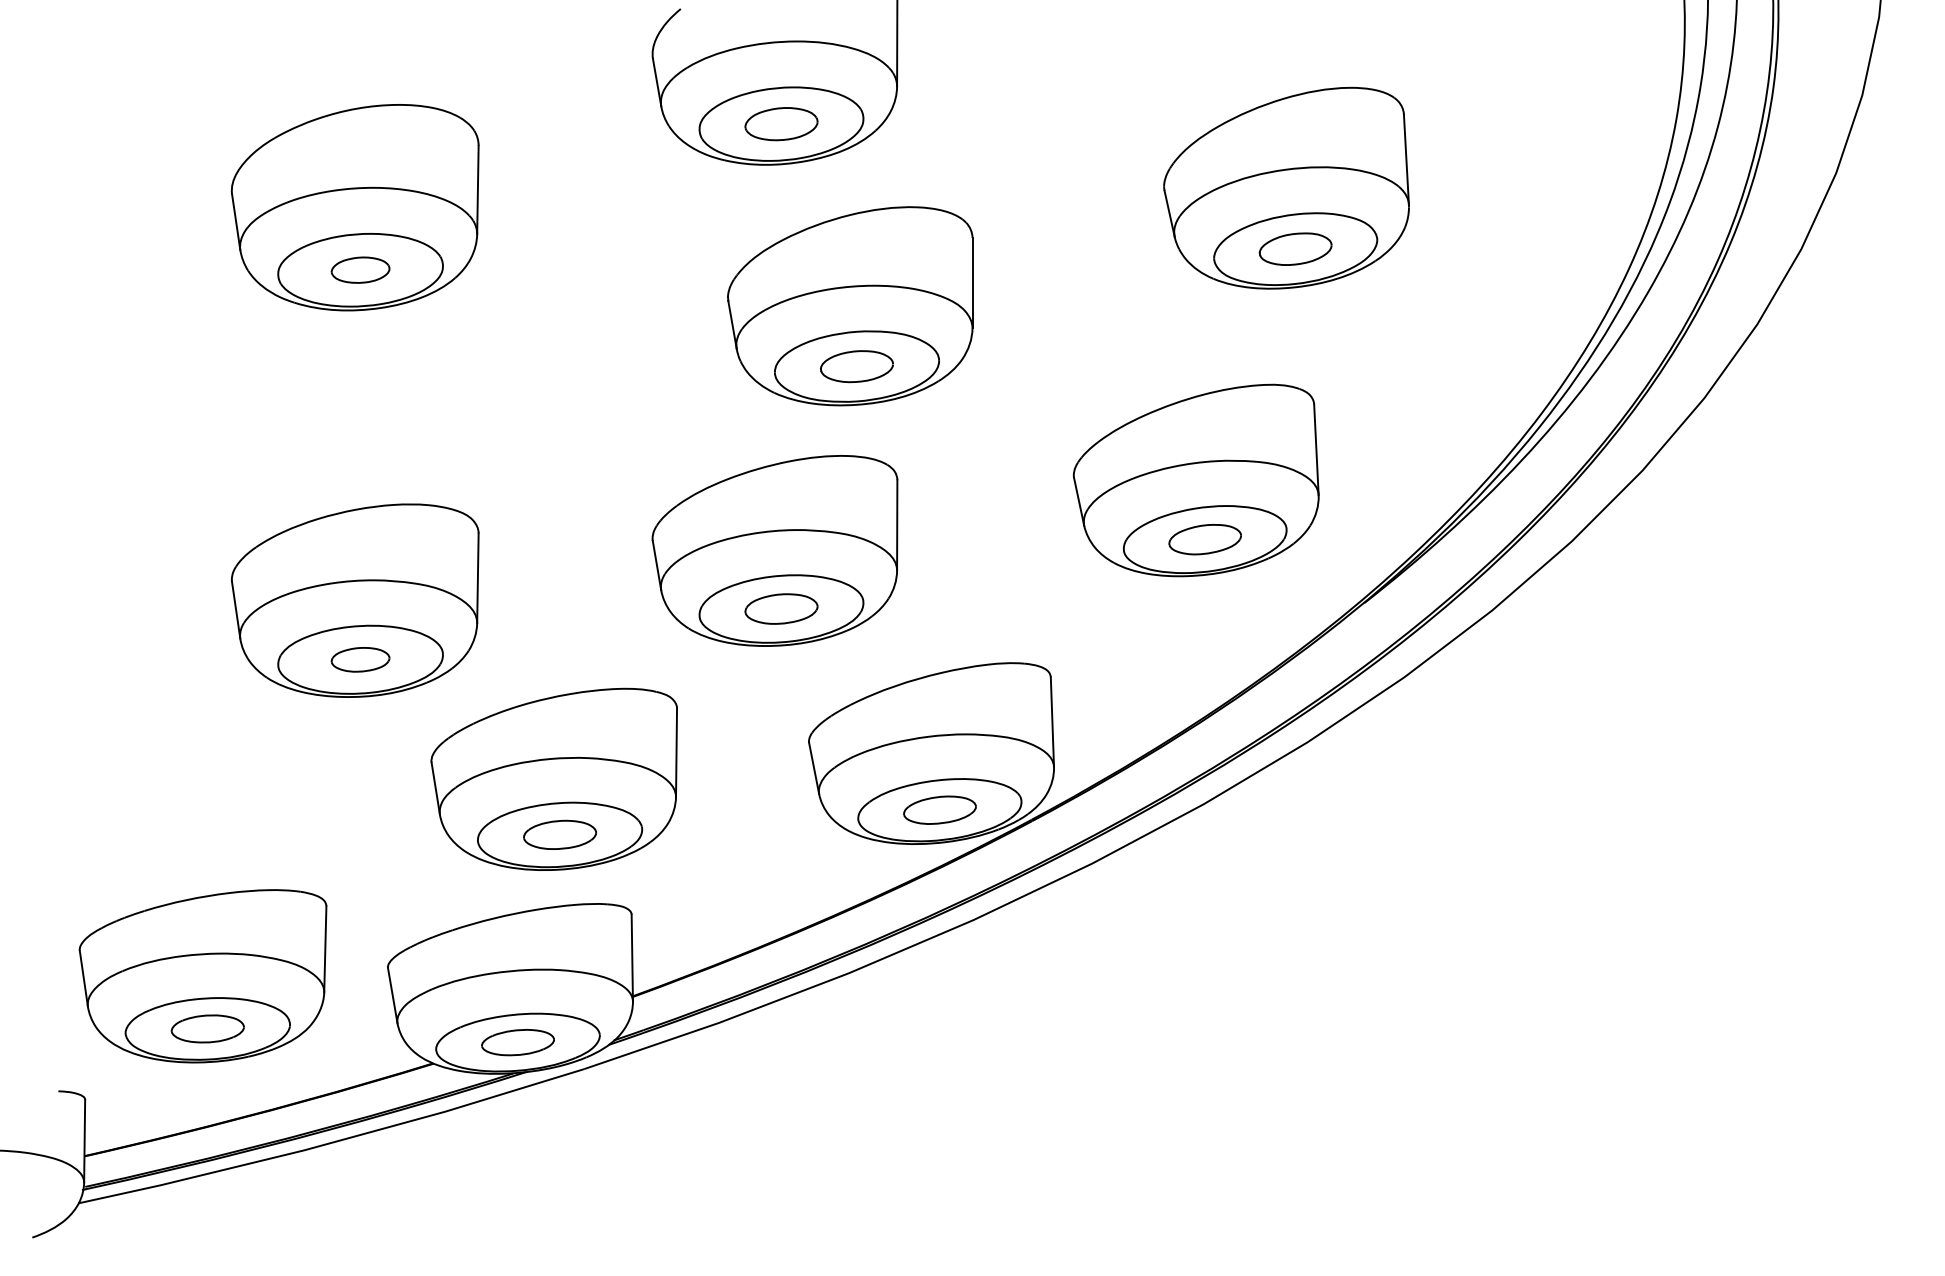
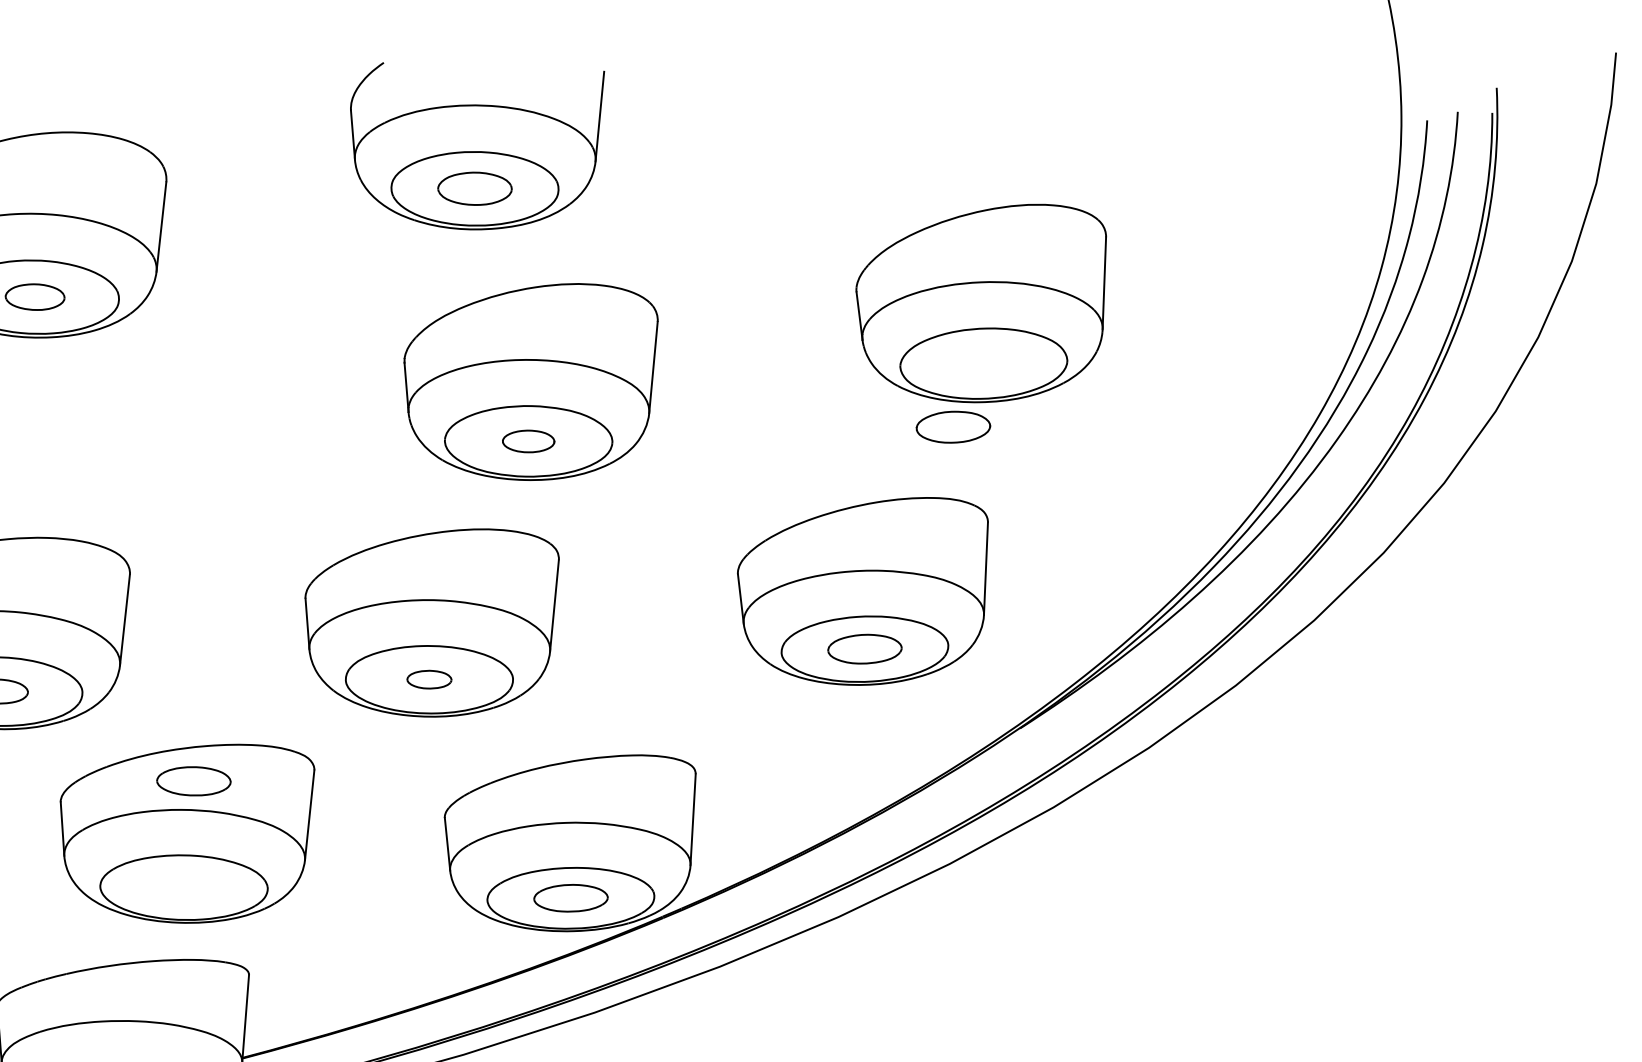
part: (1295, 248) -> (953, 426), moved
part: (856, 366) -> (528, 441), size x0.7
part: (781, 608) -> (429, 679), size x0.6
part: (560, 834) -> (194, 780), moved

